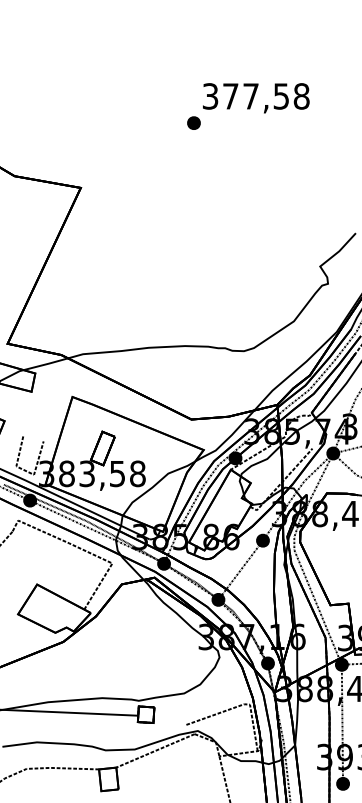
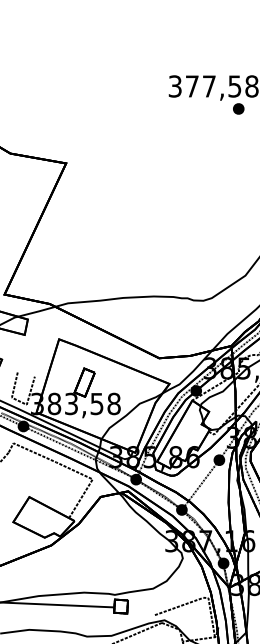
part: (193, 122) -> (238, 108), moved

